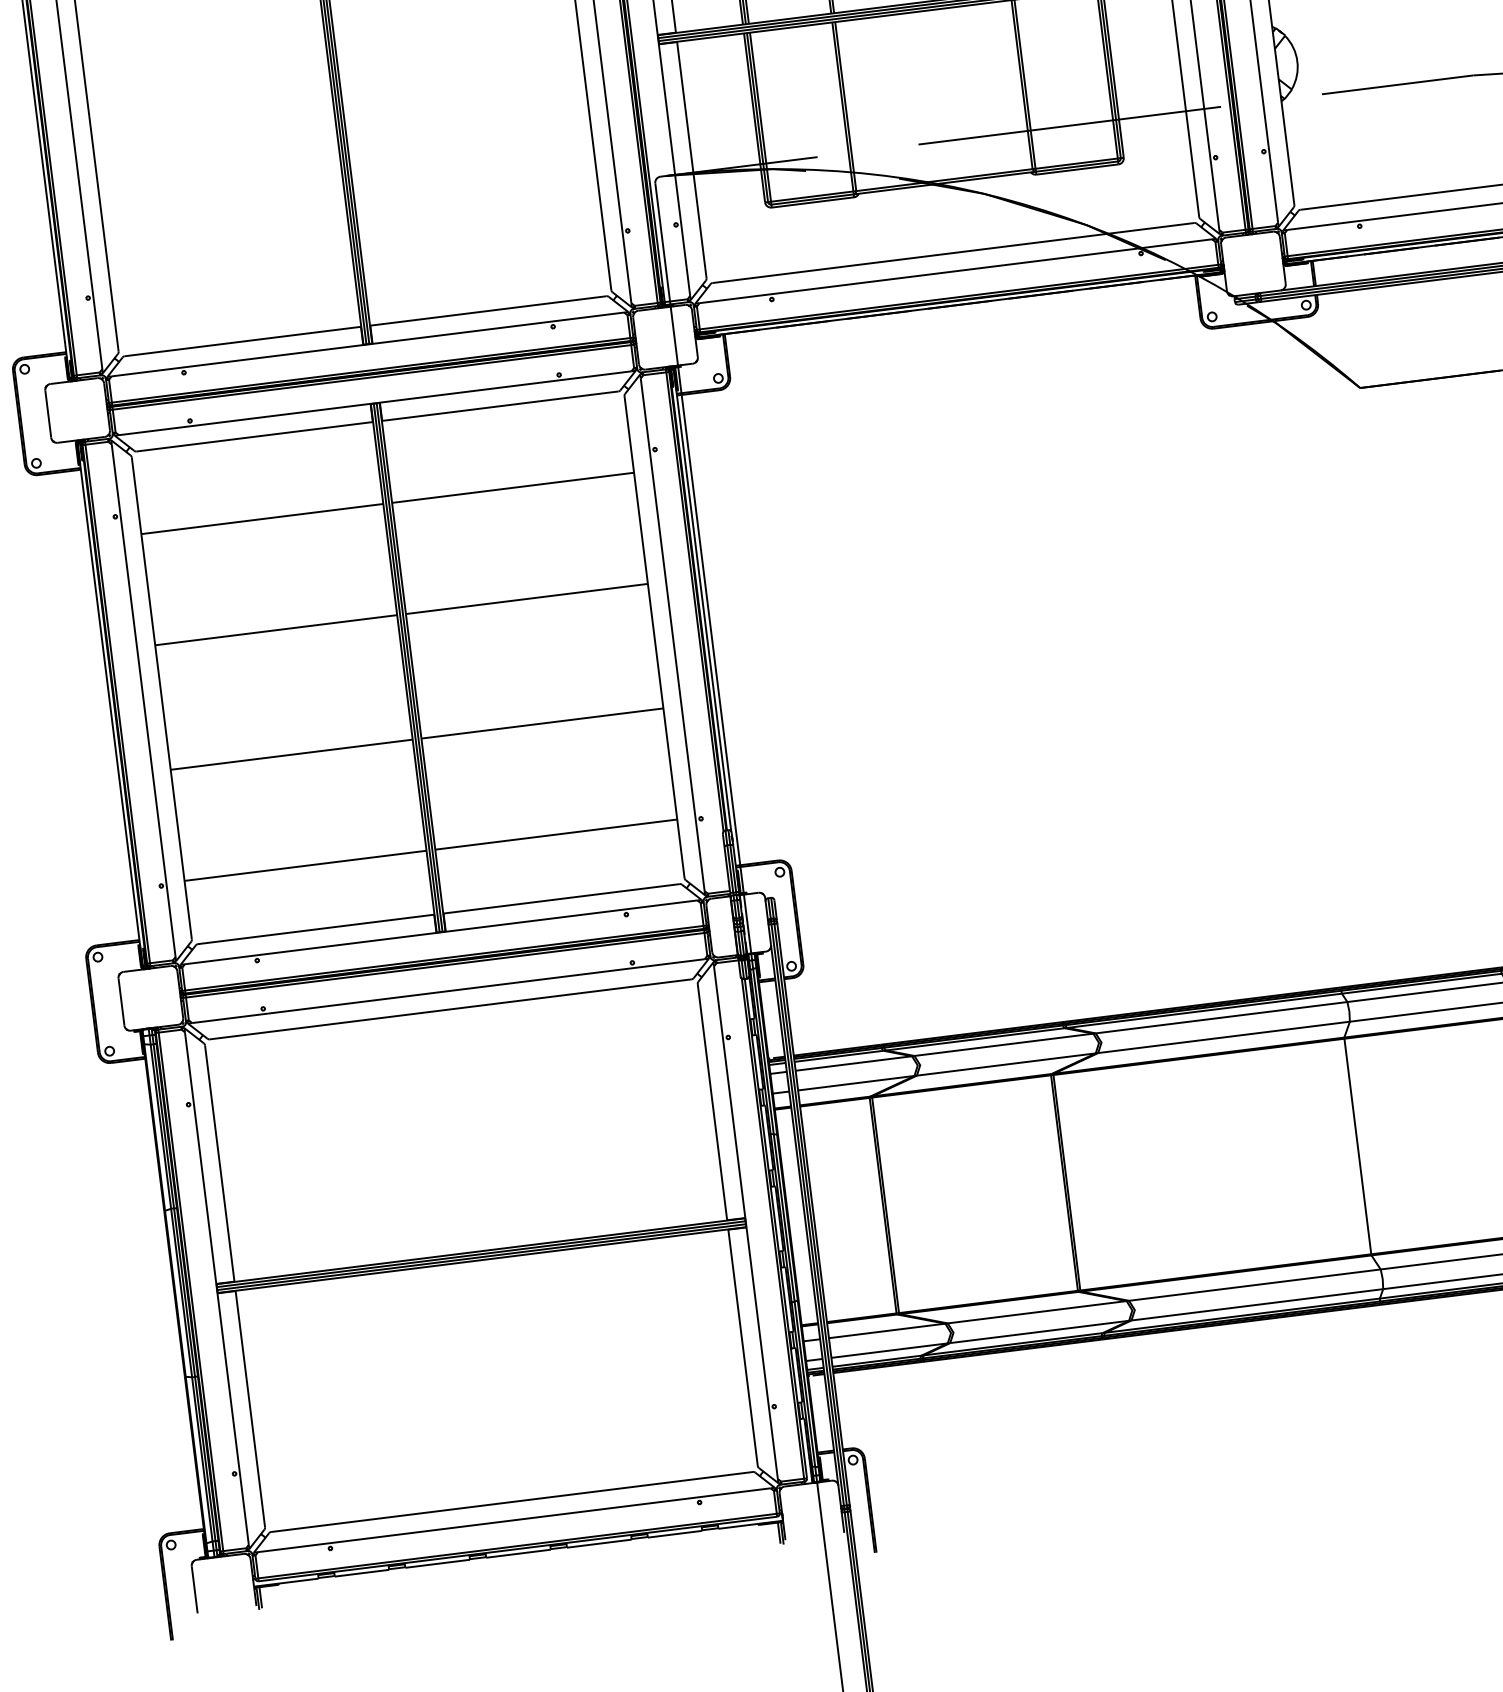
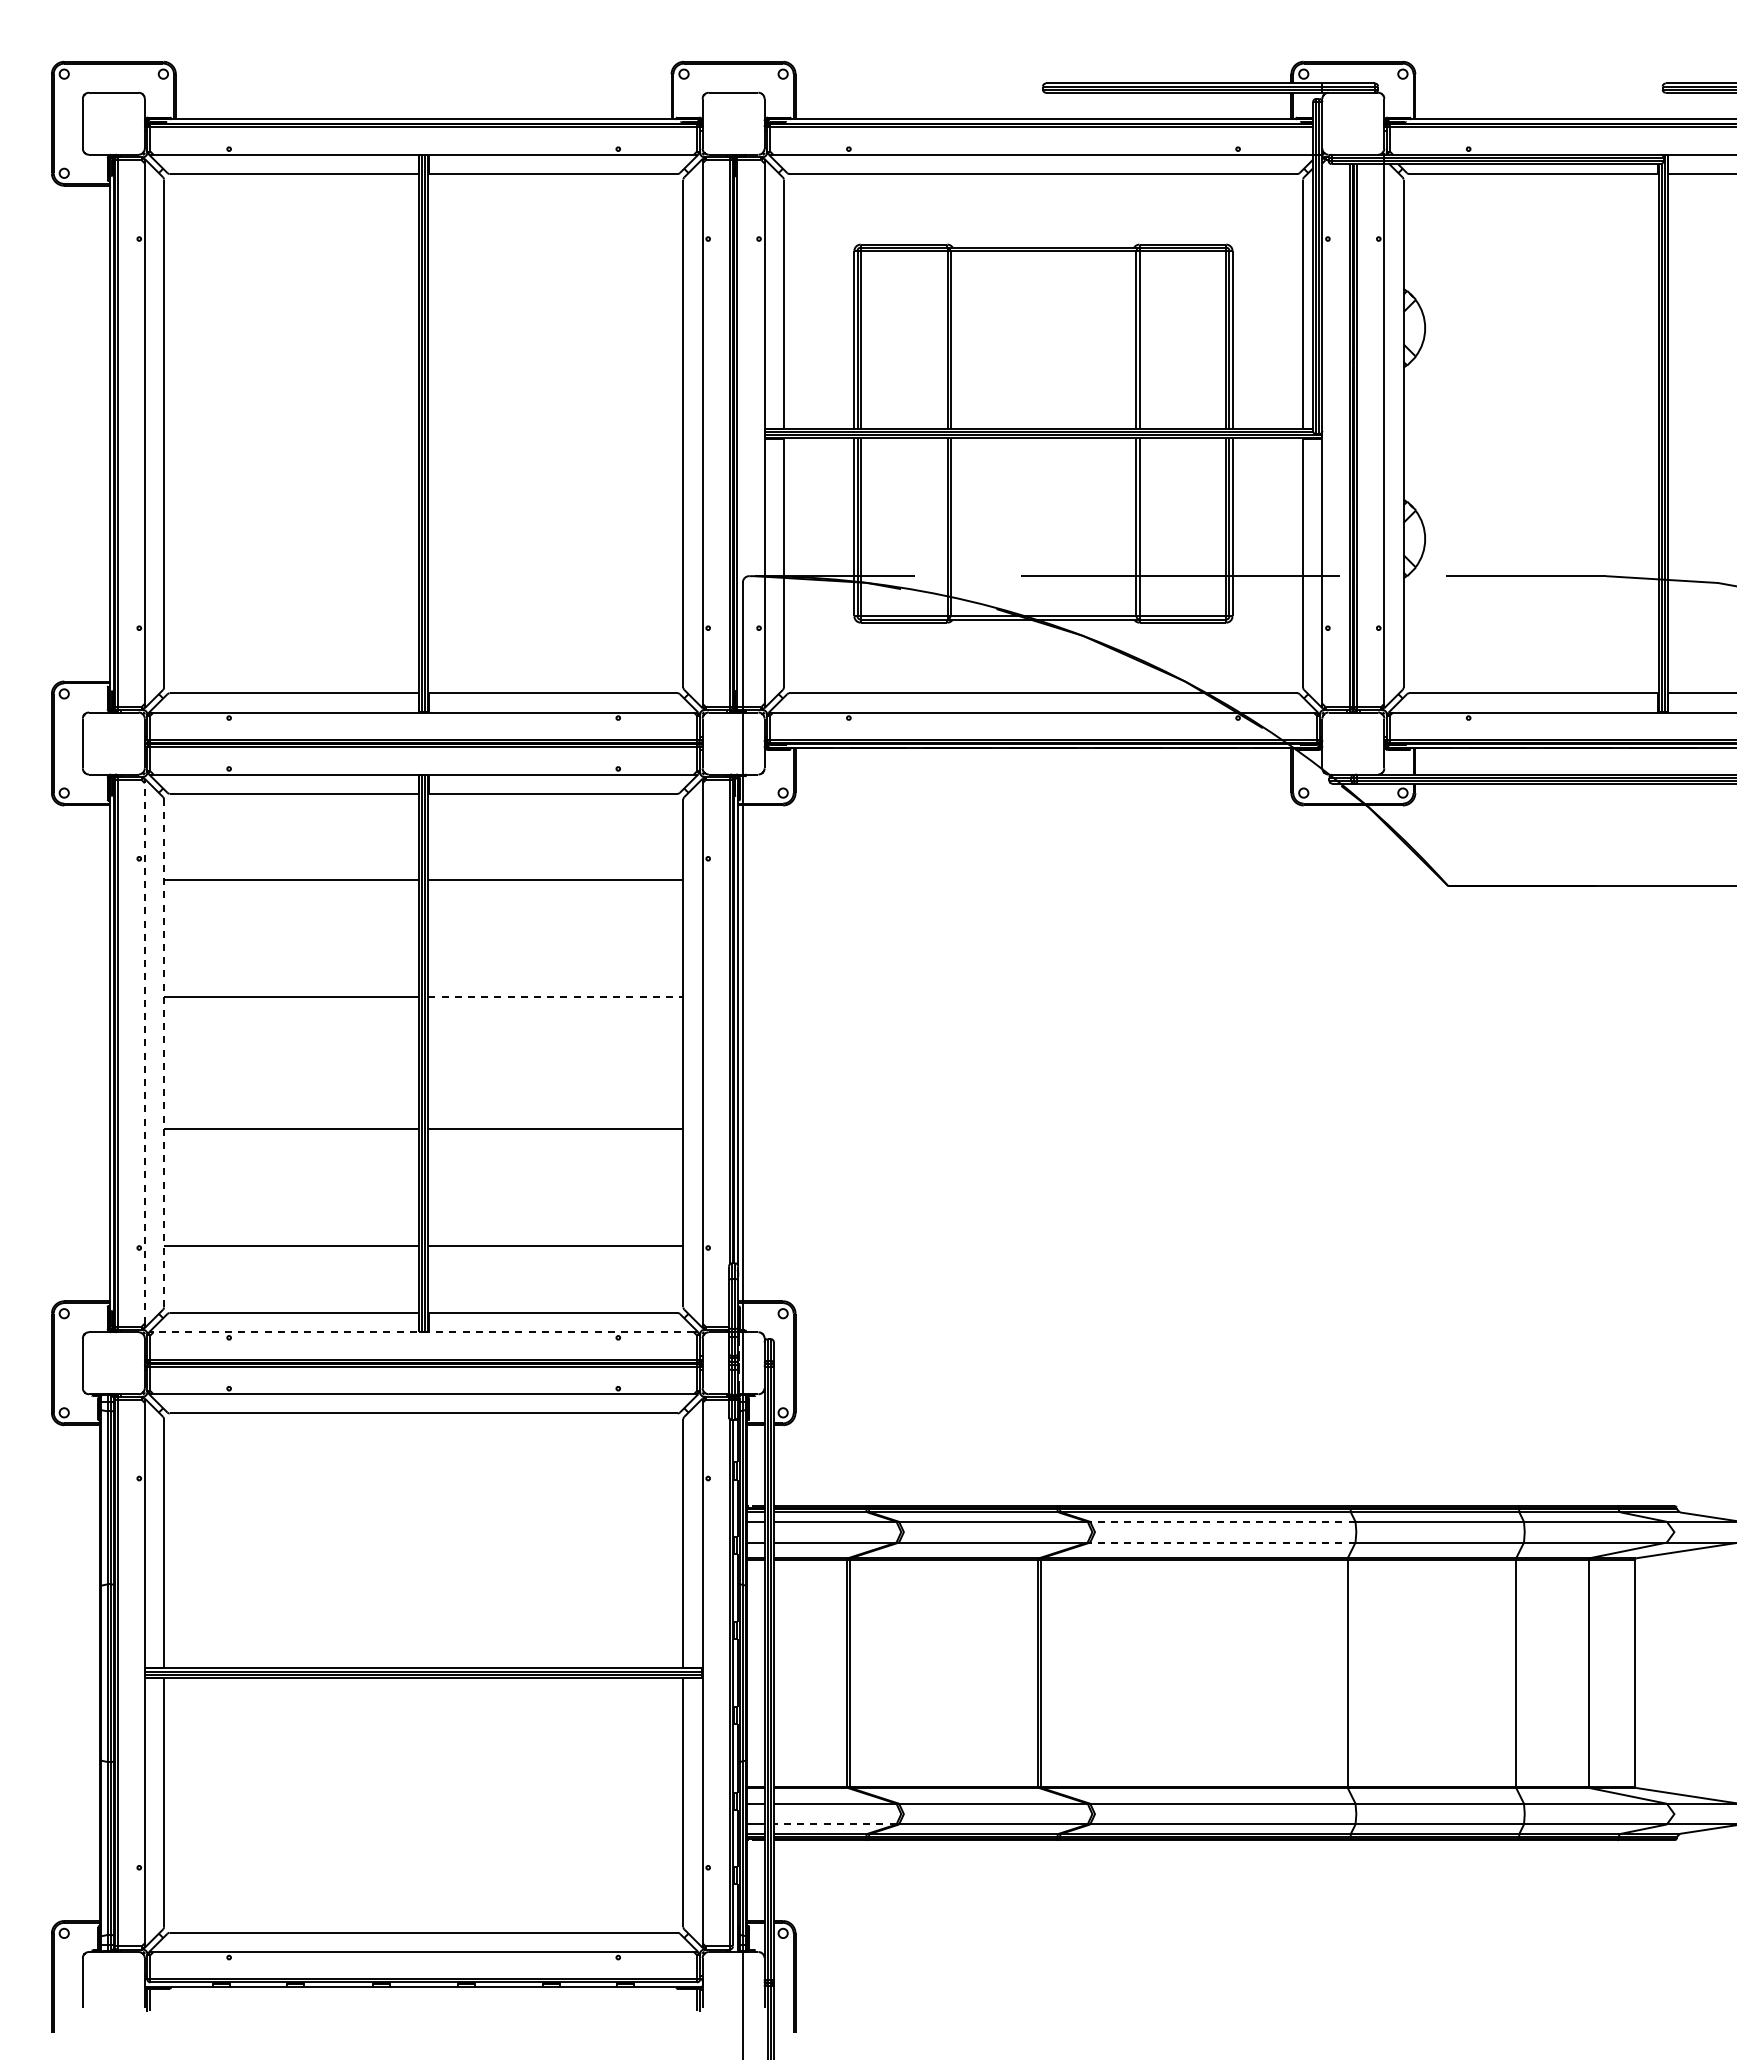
line: (526, 599) -> (555, 997), solid -> dashed
line: (162, 697) -> (164, 1052), solid -> dashed
line: (143, 699) -> (144, 1052), solid -> dashed
line: (440, 932) -> (423, 1332), solid -> dashed
line: (1221, 1017) -> (1222, 1521), solid -> dashed
line: (1223, 1037) -> (1222, 1542), solid -> dashed
line: (889, 1350) -> (835, 1824), solid -> dashed

